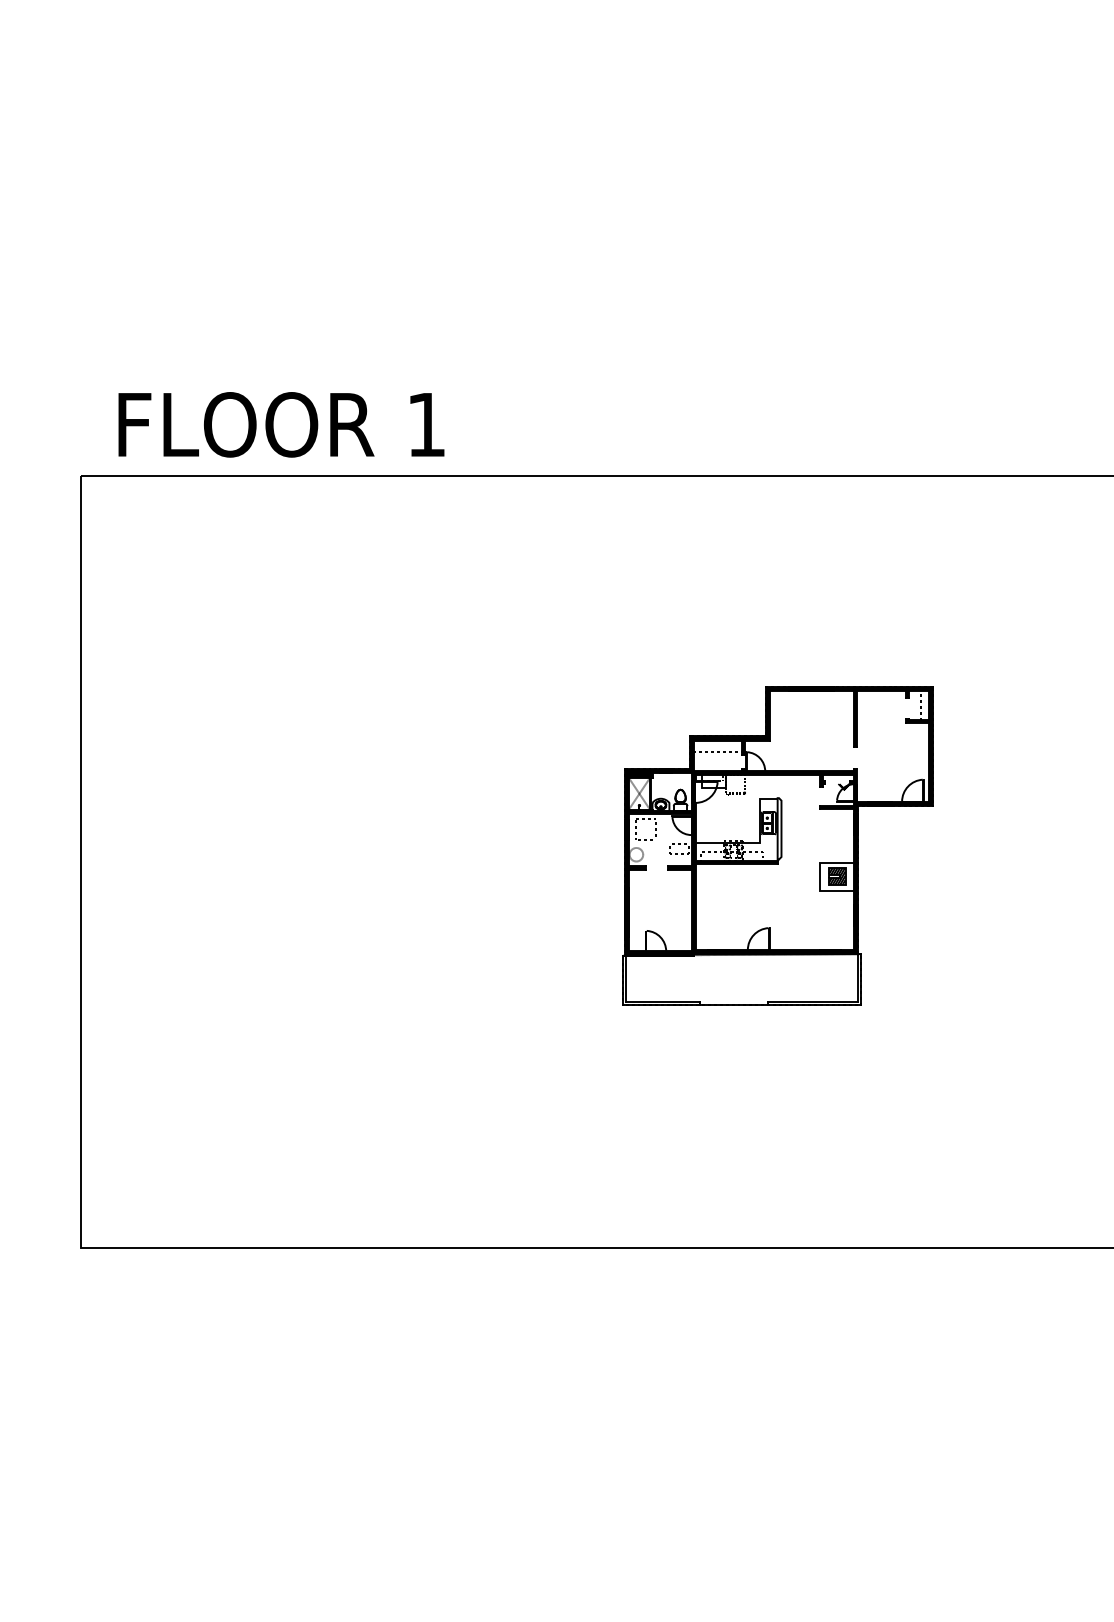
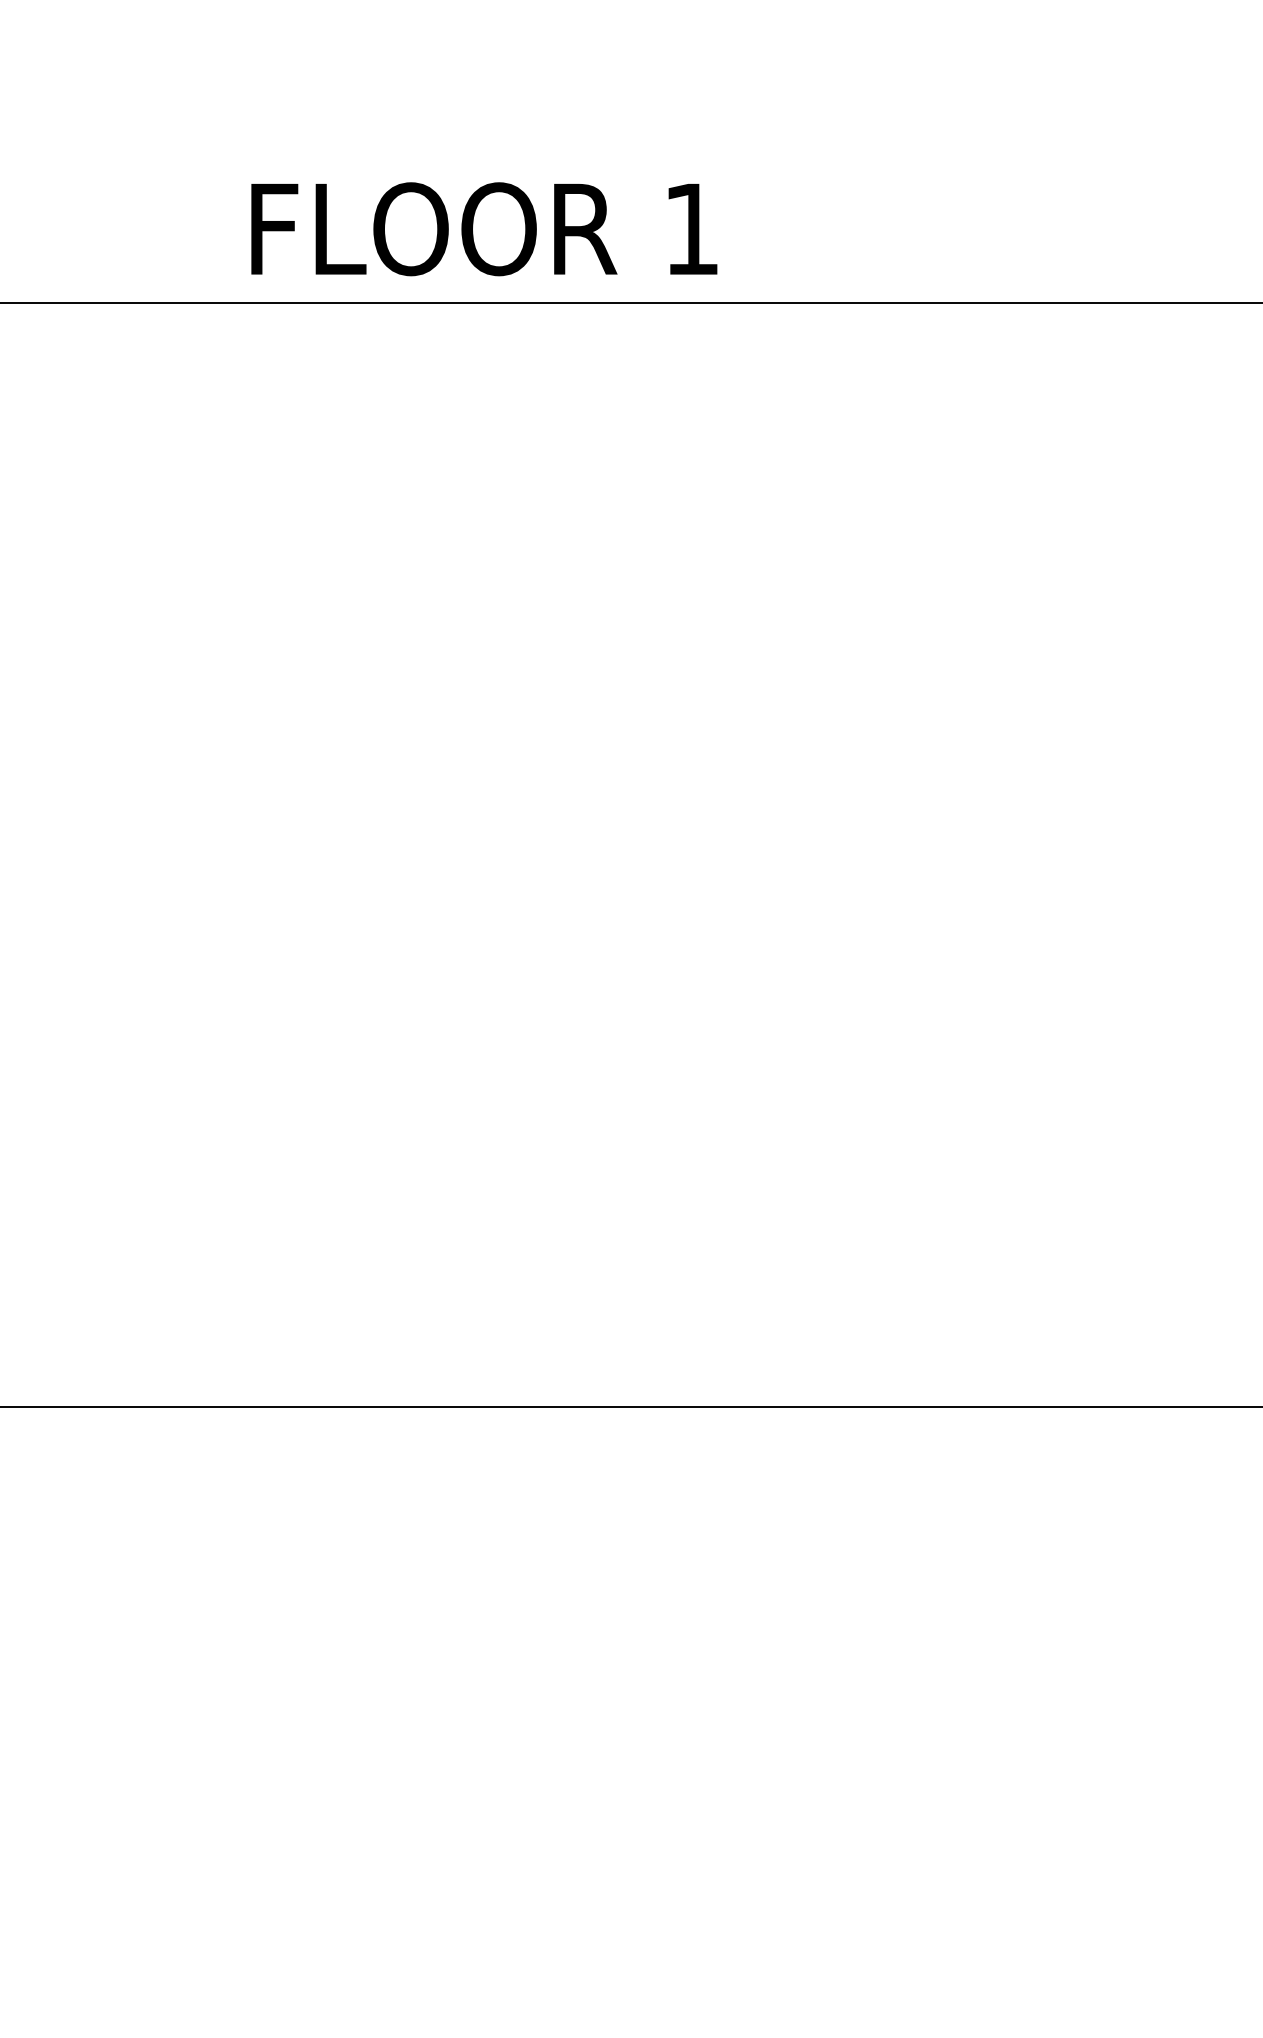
text: (281, 424) -> (484, 228), moved
part: (777, 845) -> (979, 830), removed

